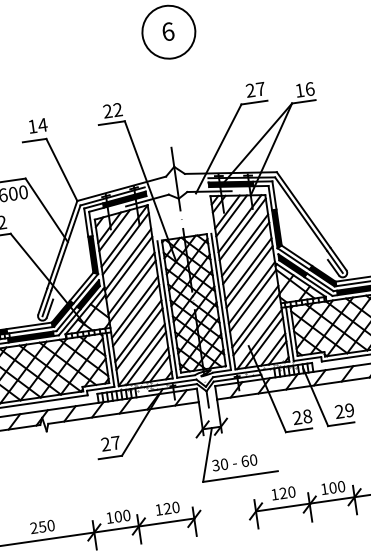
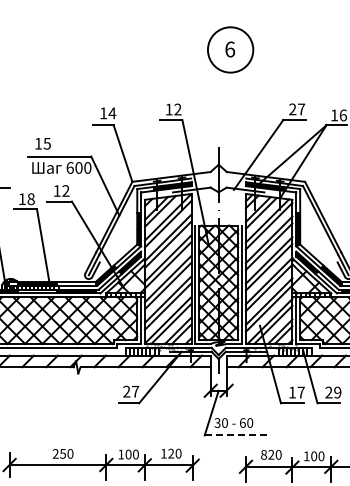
text: (107, 111) -> (168, 109), 22 -> 12
text: (302, 417) -> (296, 392), 28 -> 17
line: (241, 476) -> (237, 435), solid -> dashed
text: (274, 494) -> (263, 454), 120 -> 820

